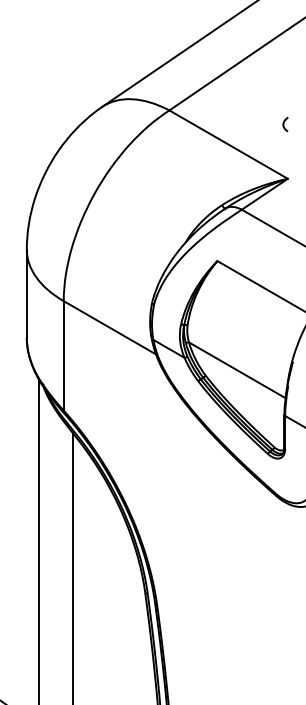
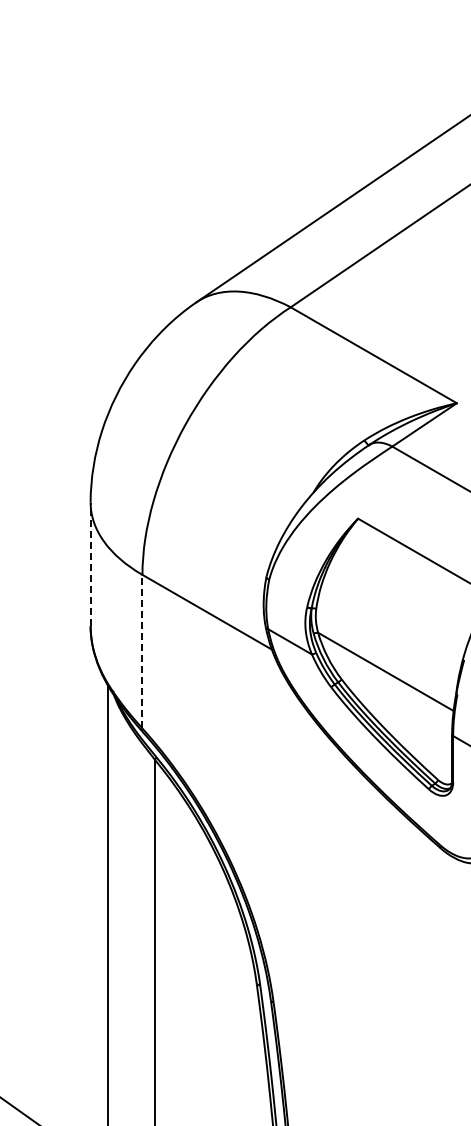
curve: (284, 124) -> (451, 326), removed
line: (26, 293) -> (90, 564), solid -> dashed
line: (63, 355) -> (142, 651), solid -> dashed

